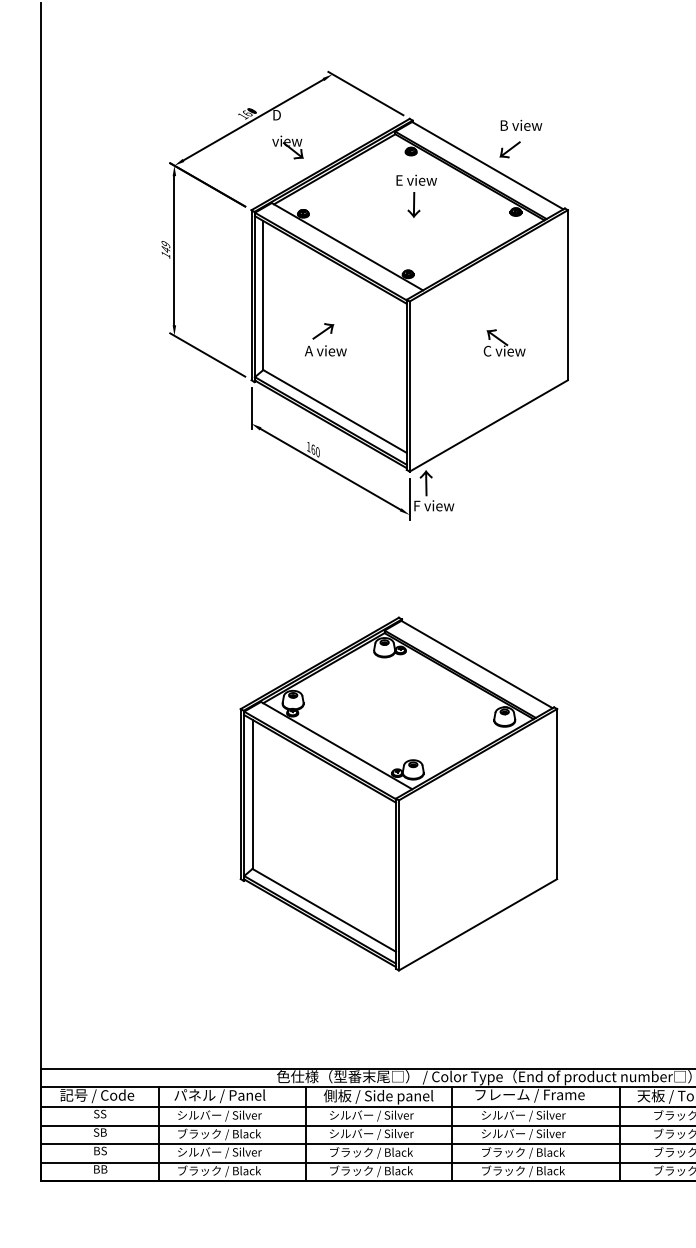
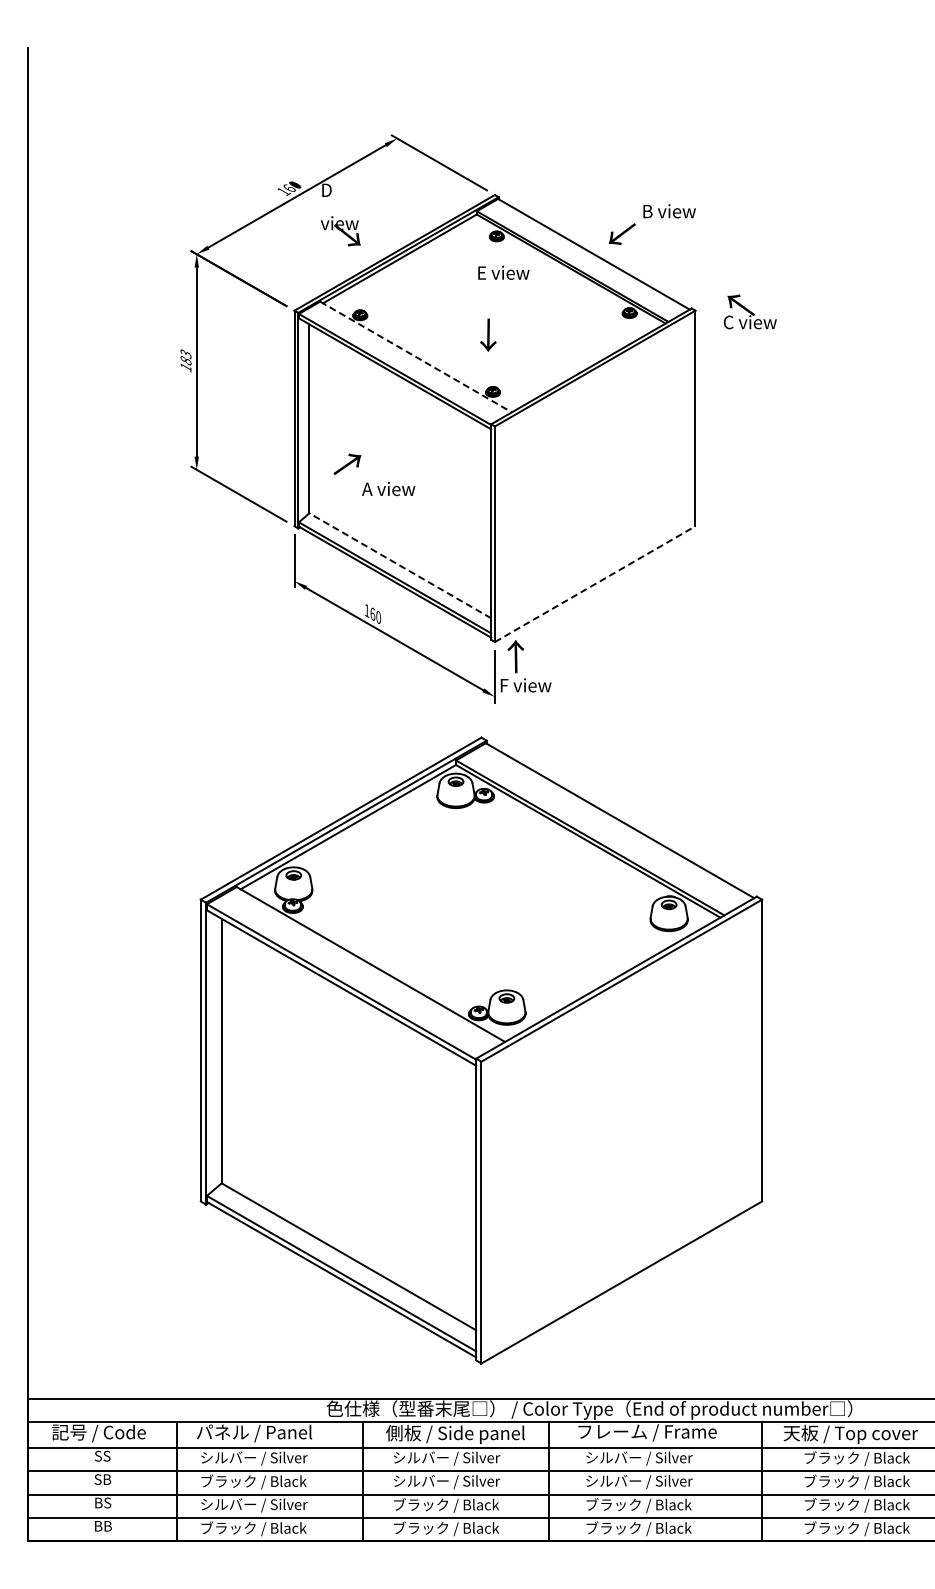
text: (521, 125) -> (669, 211), moved
text: (414, 204) -> (488, 334), moved
text: (165, 247) -> (185, 357), 149 -> 183
line: (347, 247) -> (416, 357), solid -> dashed
text: (323, 330) -> (347, 463), moved
text: (504, 342) -> (749, 311), moved
line: (335, 411) -> (400, 565), solid -> dashed
line: (489, 426) -> (595, 584), solid -> dashed
part: (398, 793) -> (480, 1050), size x1.4

